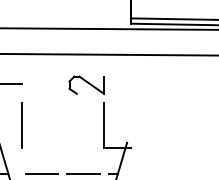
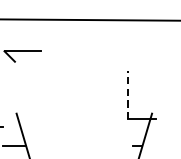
part: (86, 84) -> (109, 51), removed
line: (22, 125) -> (41, 95), removed
line: (104, 125) -> (128, 95), solid -> dashed
line: (42, 173) -> (62, 146), removed
line: (83, 173) -> (105, 146), removed

